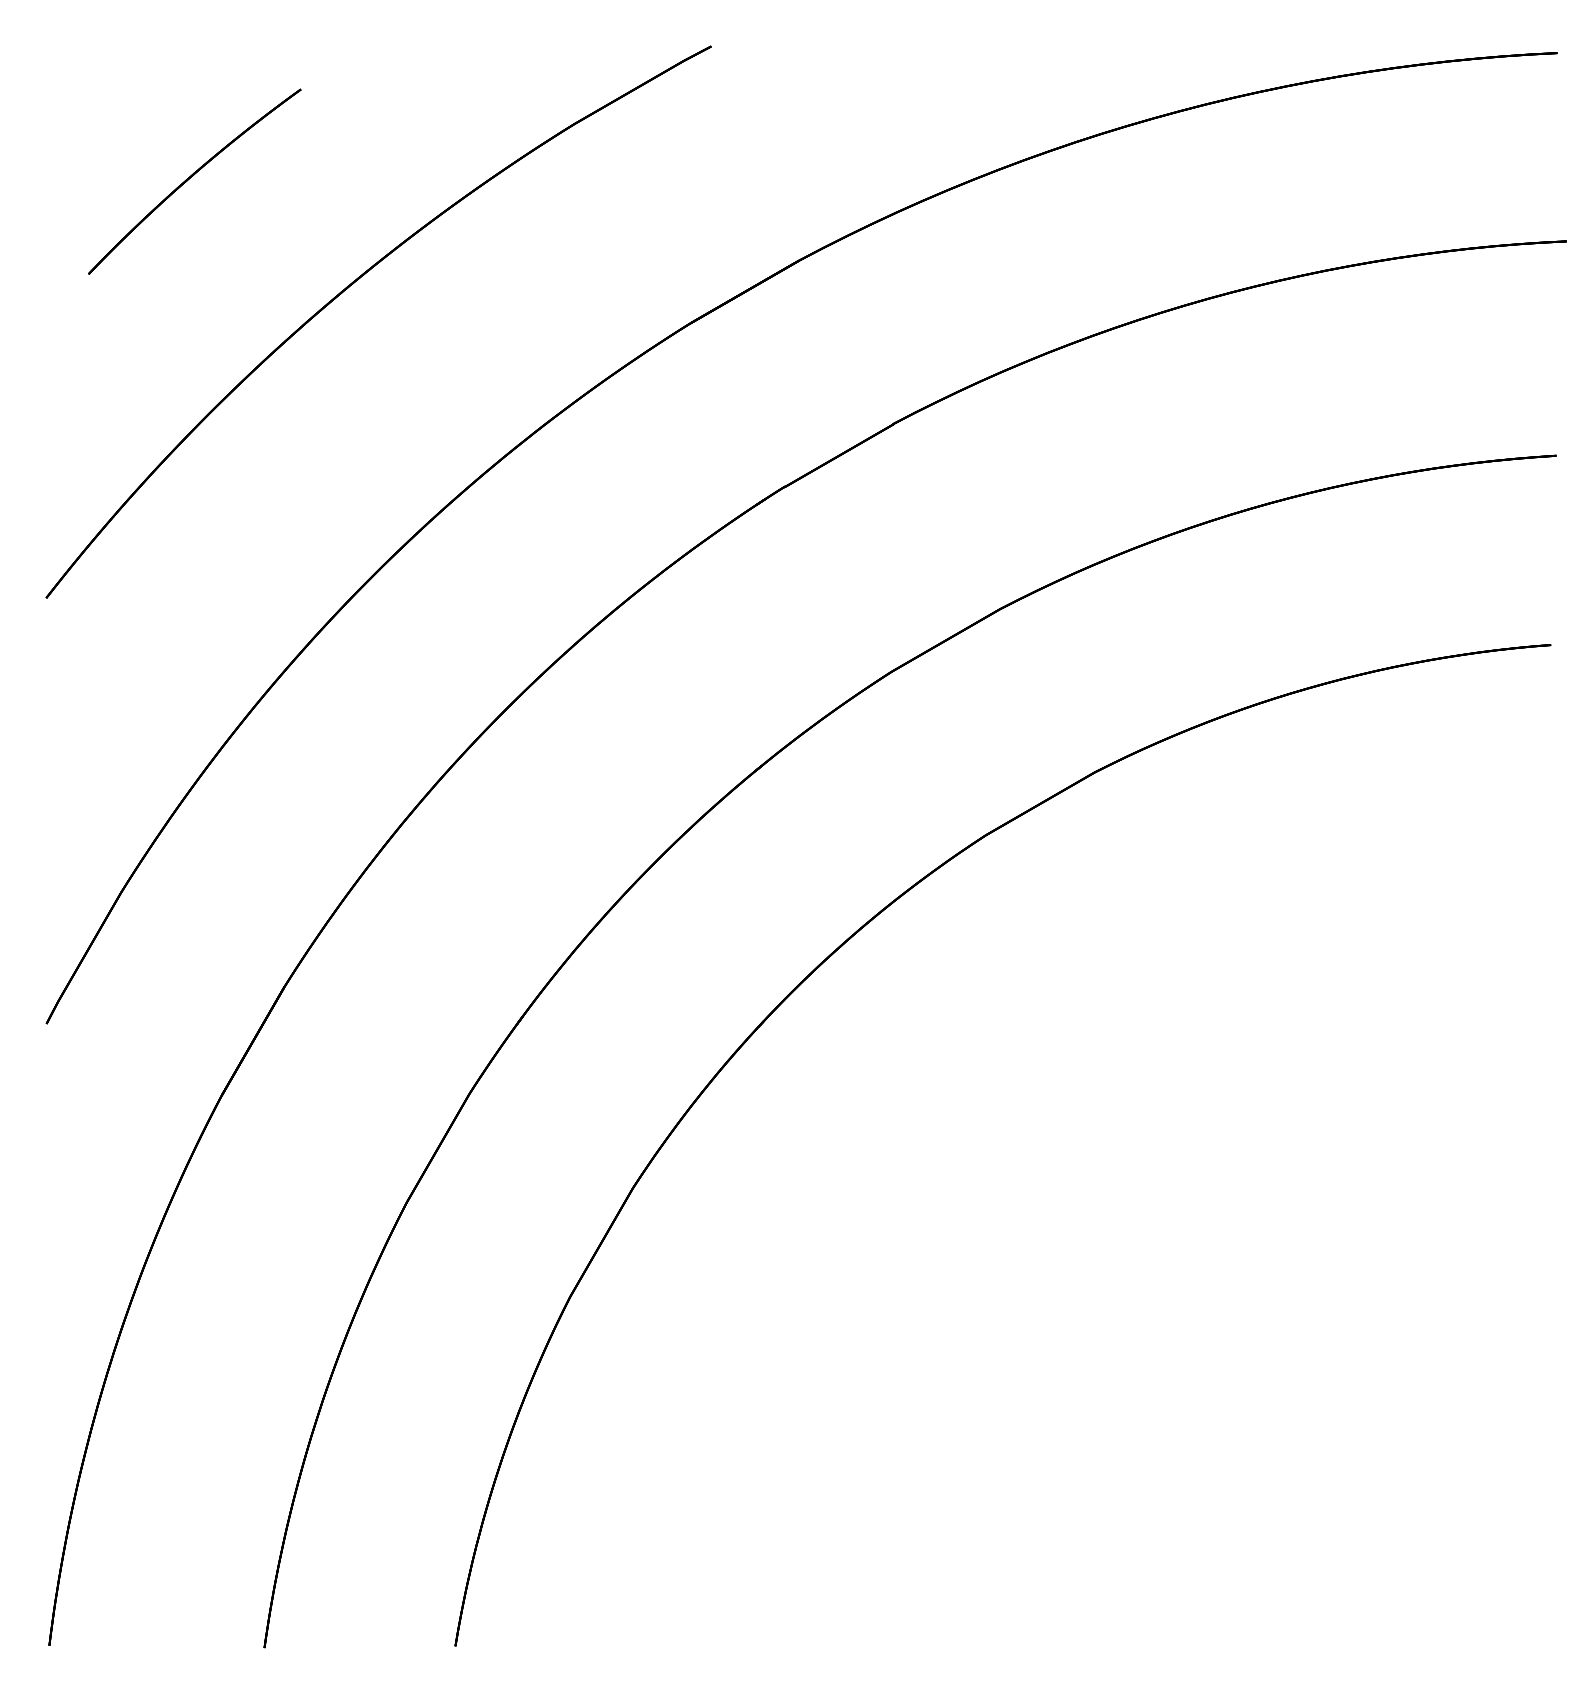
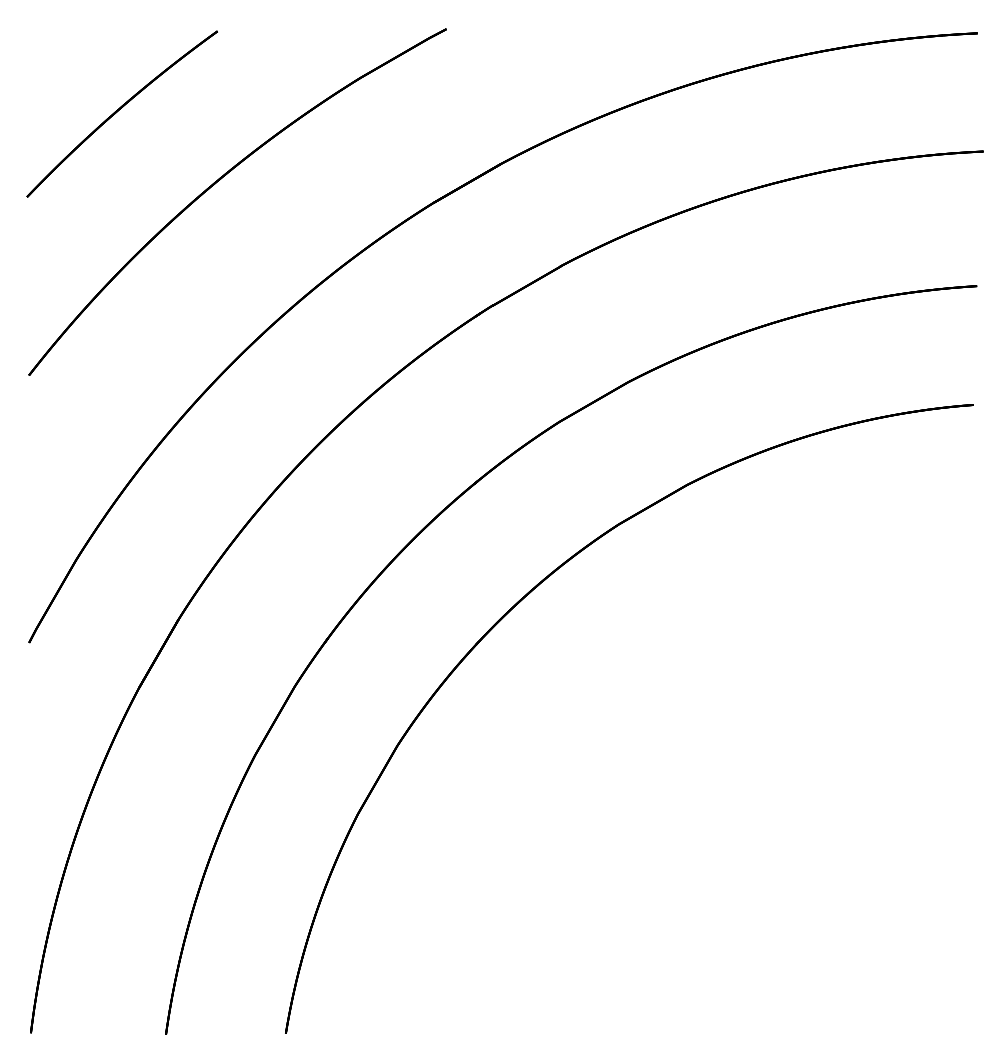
part: (193, 180) -> (121, 113), size x1.43

